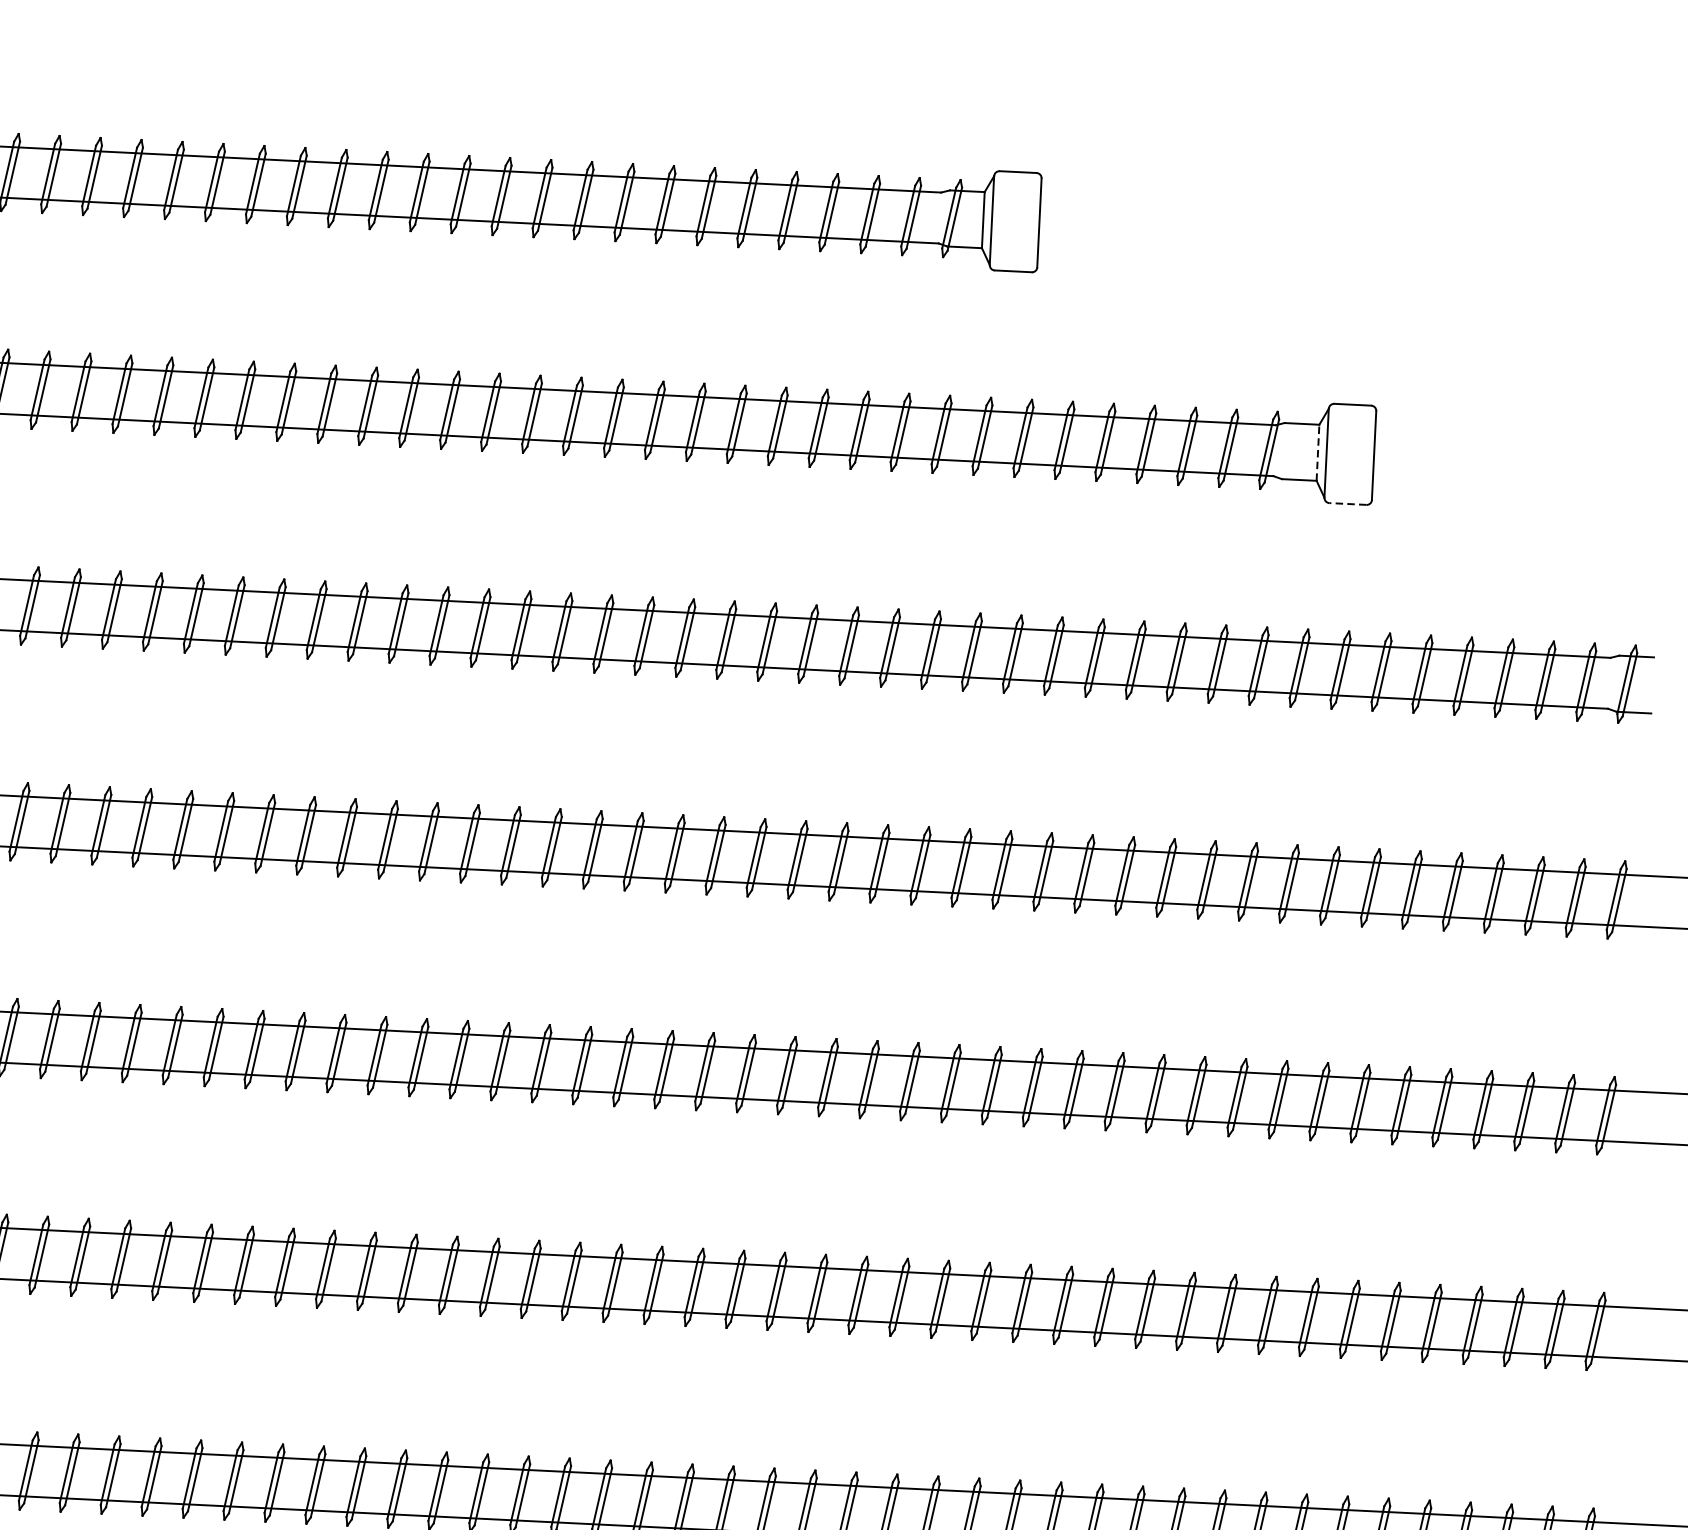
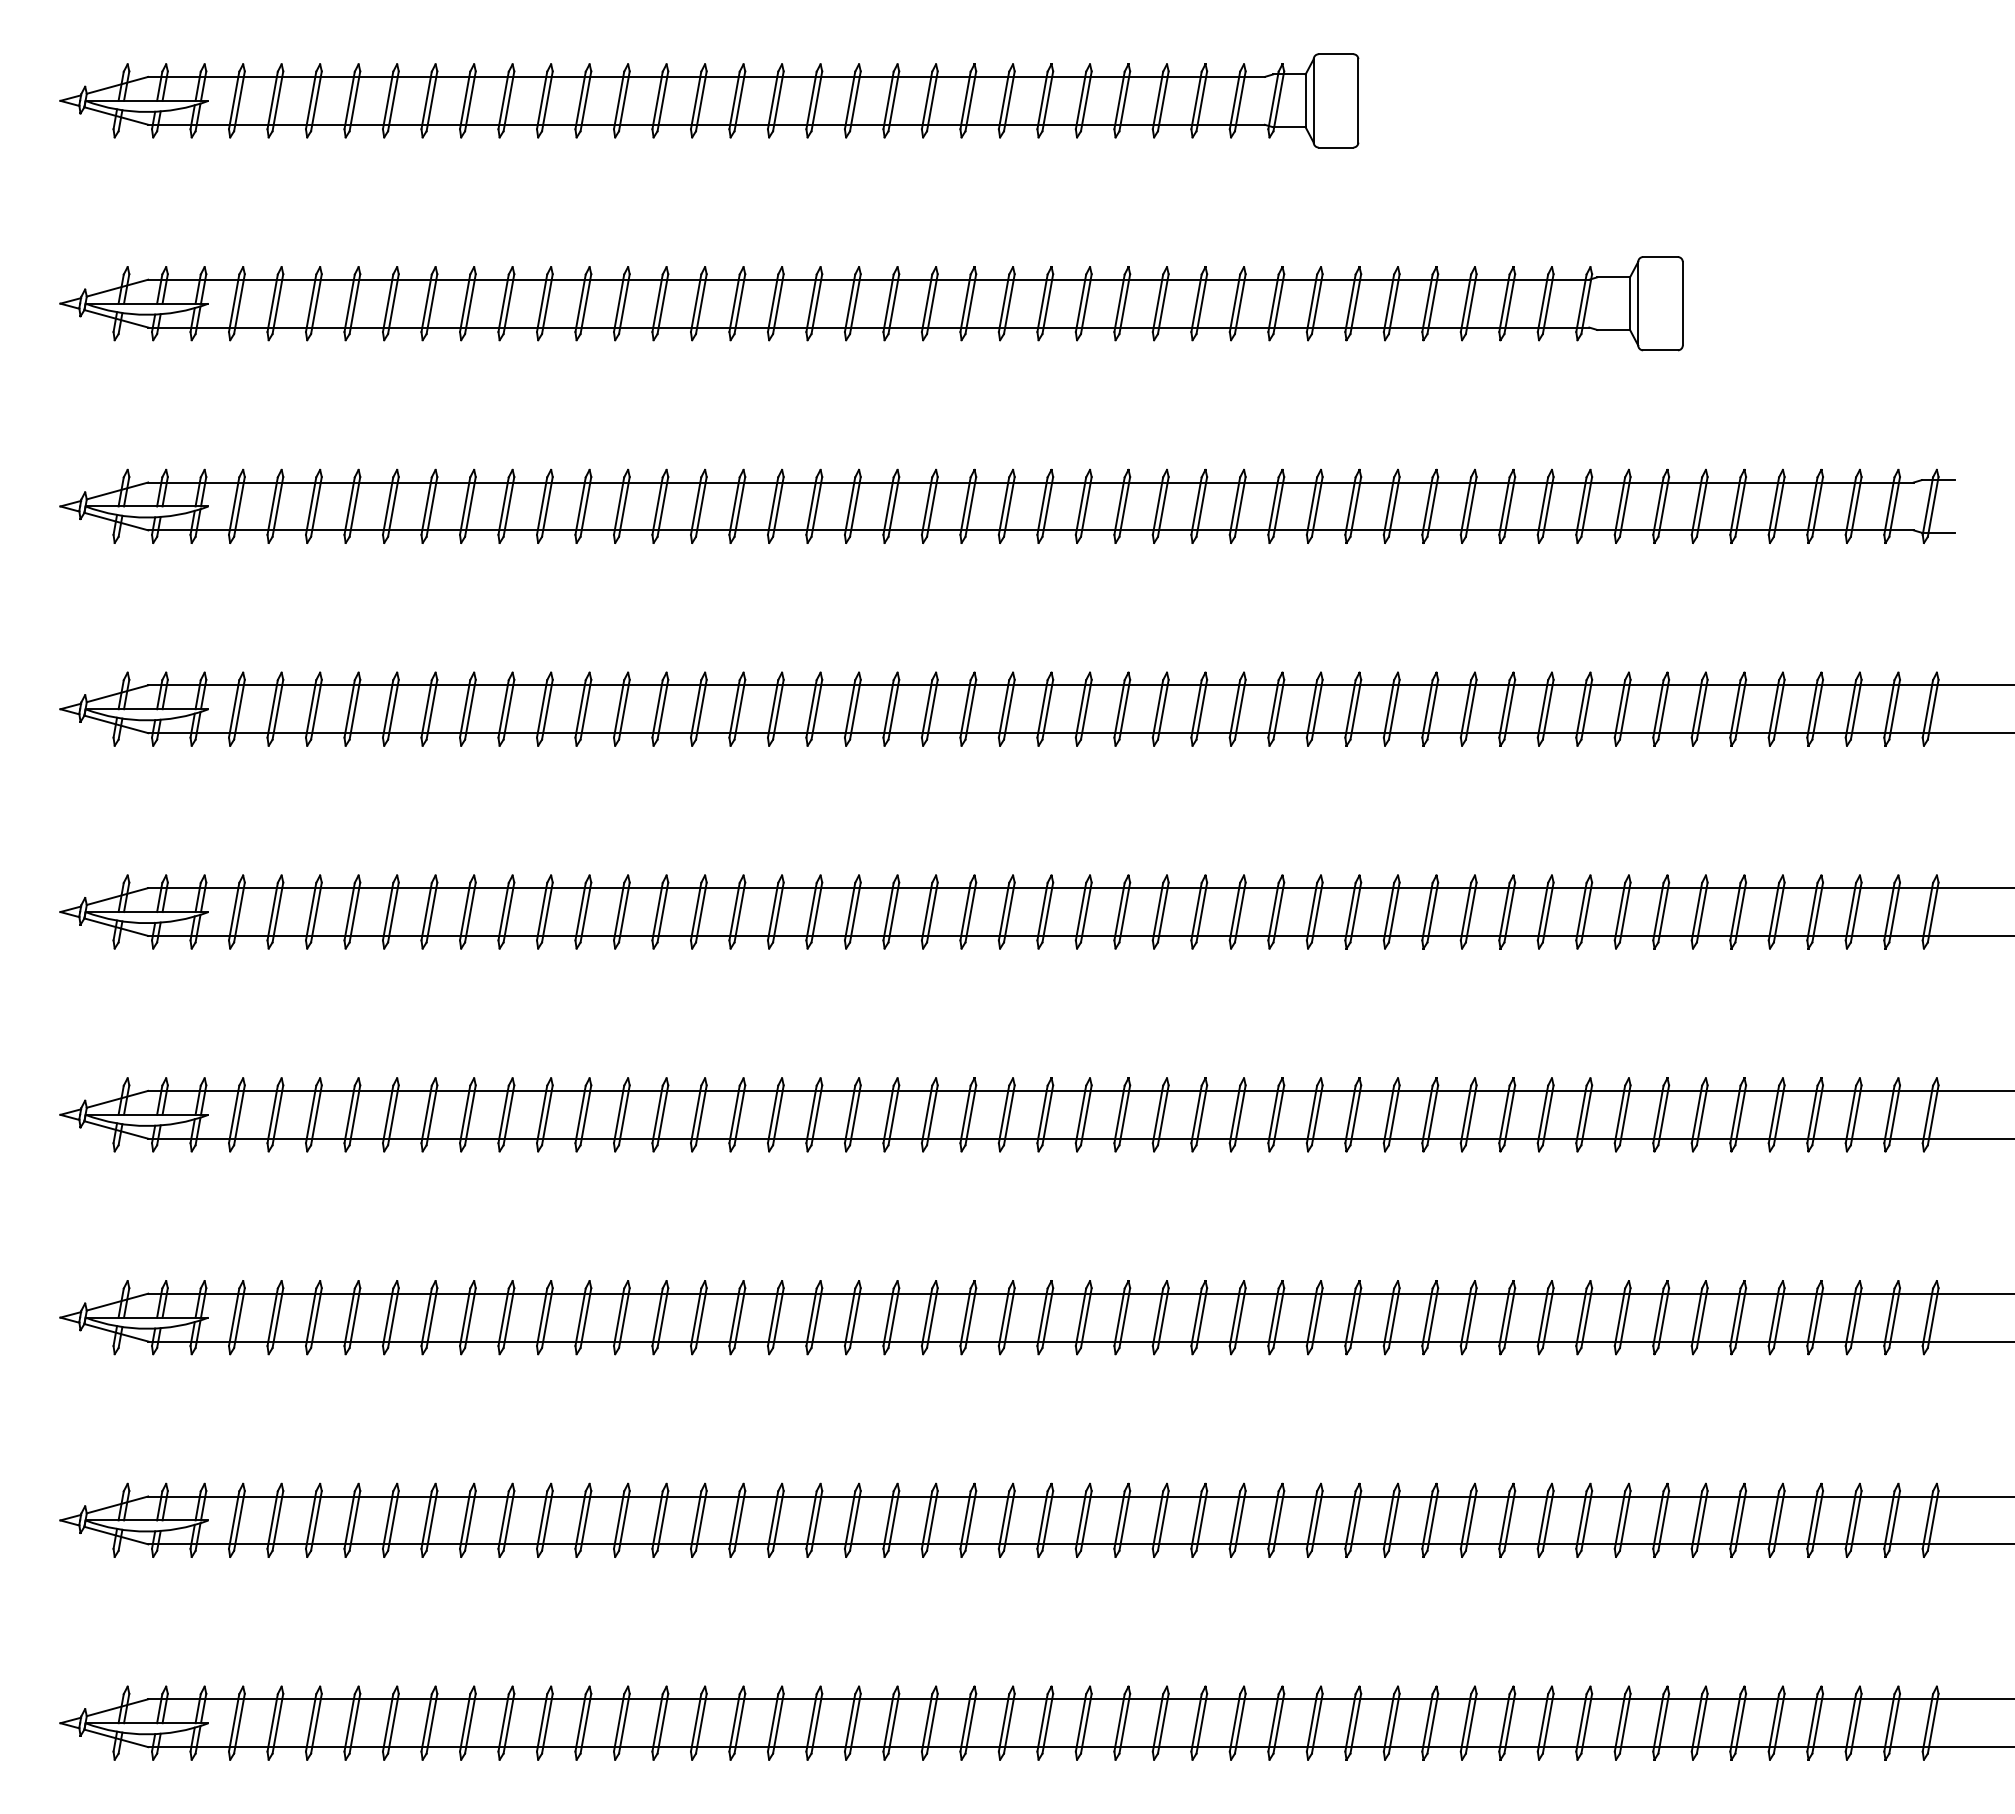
line: (1318, 452) -> (1630, 303), dashed -> solid
line: (1347, 504) -> (1660, 350), dashed -> solid

